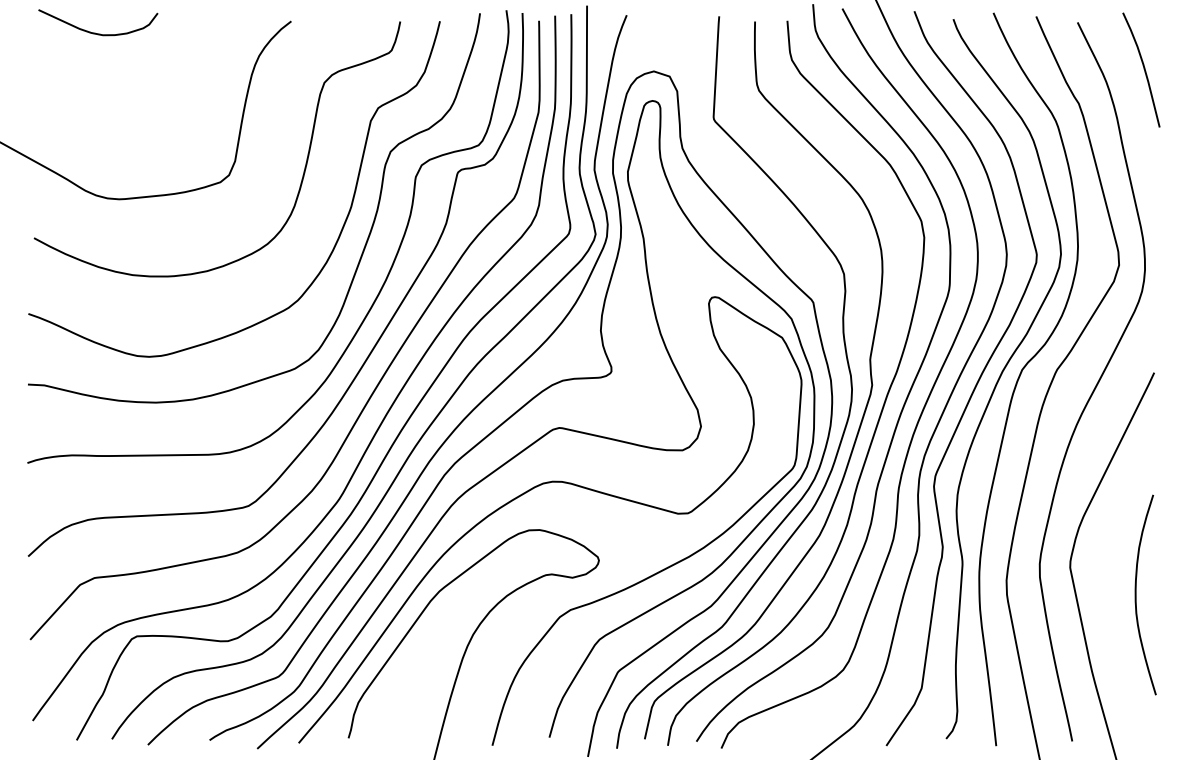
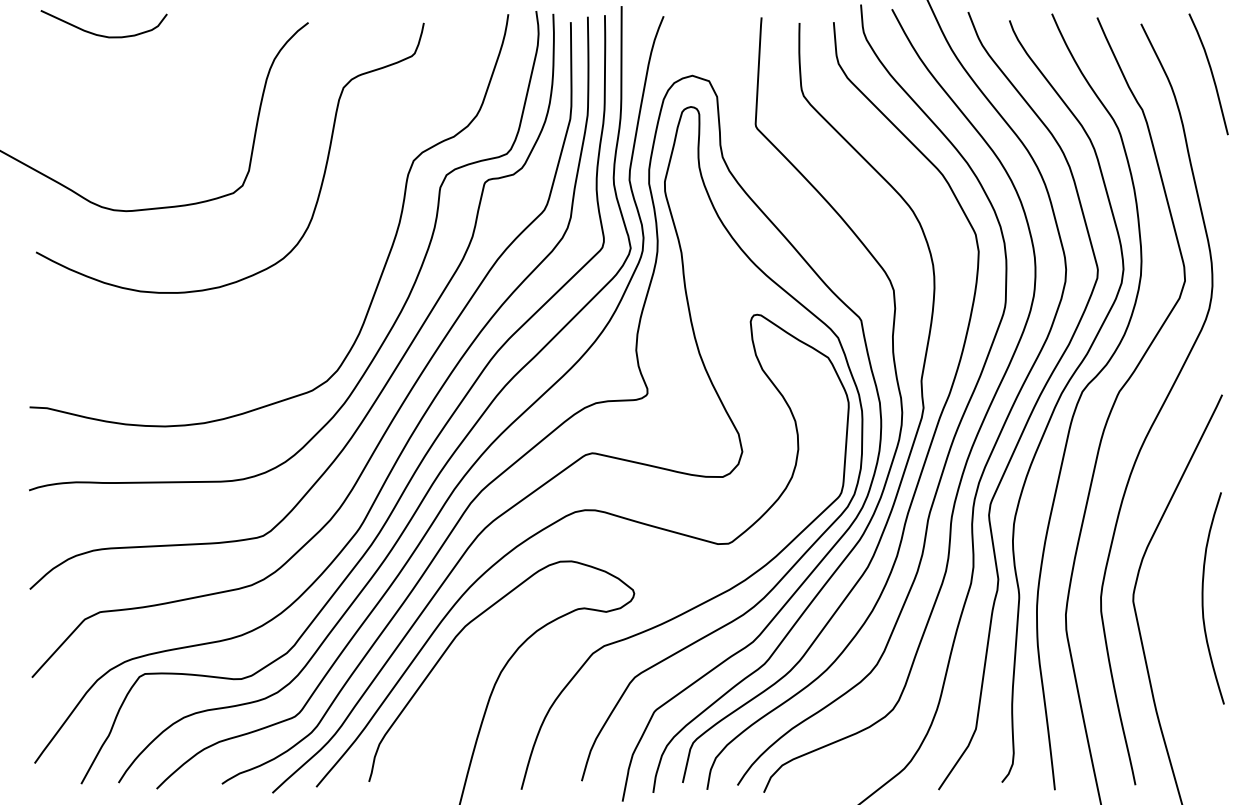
curve: (340, 230) -> (360, 244), removed
curve: (1136, 594) -> (1203, 597), moved

